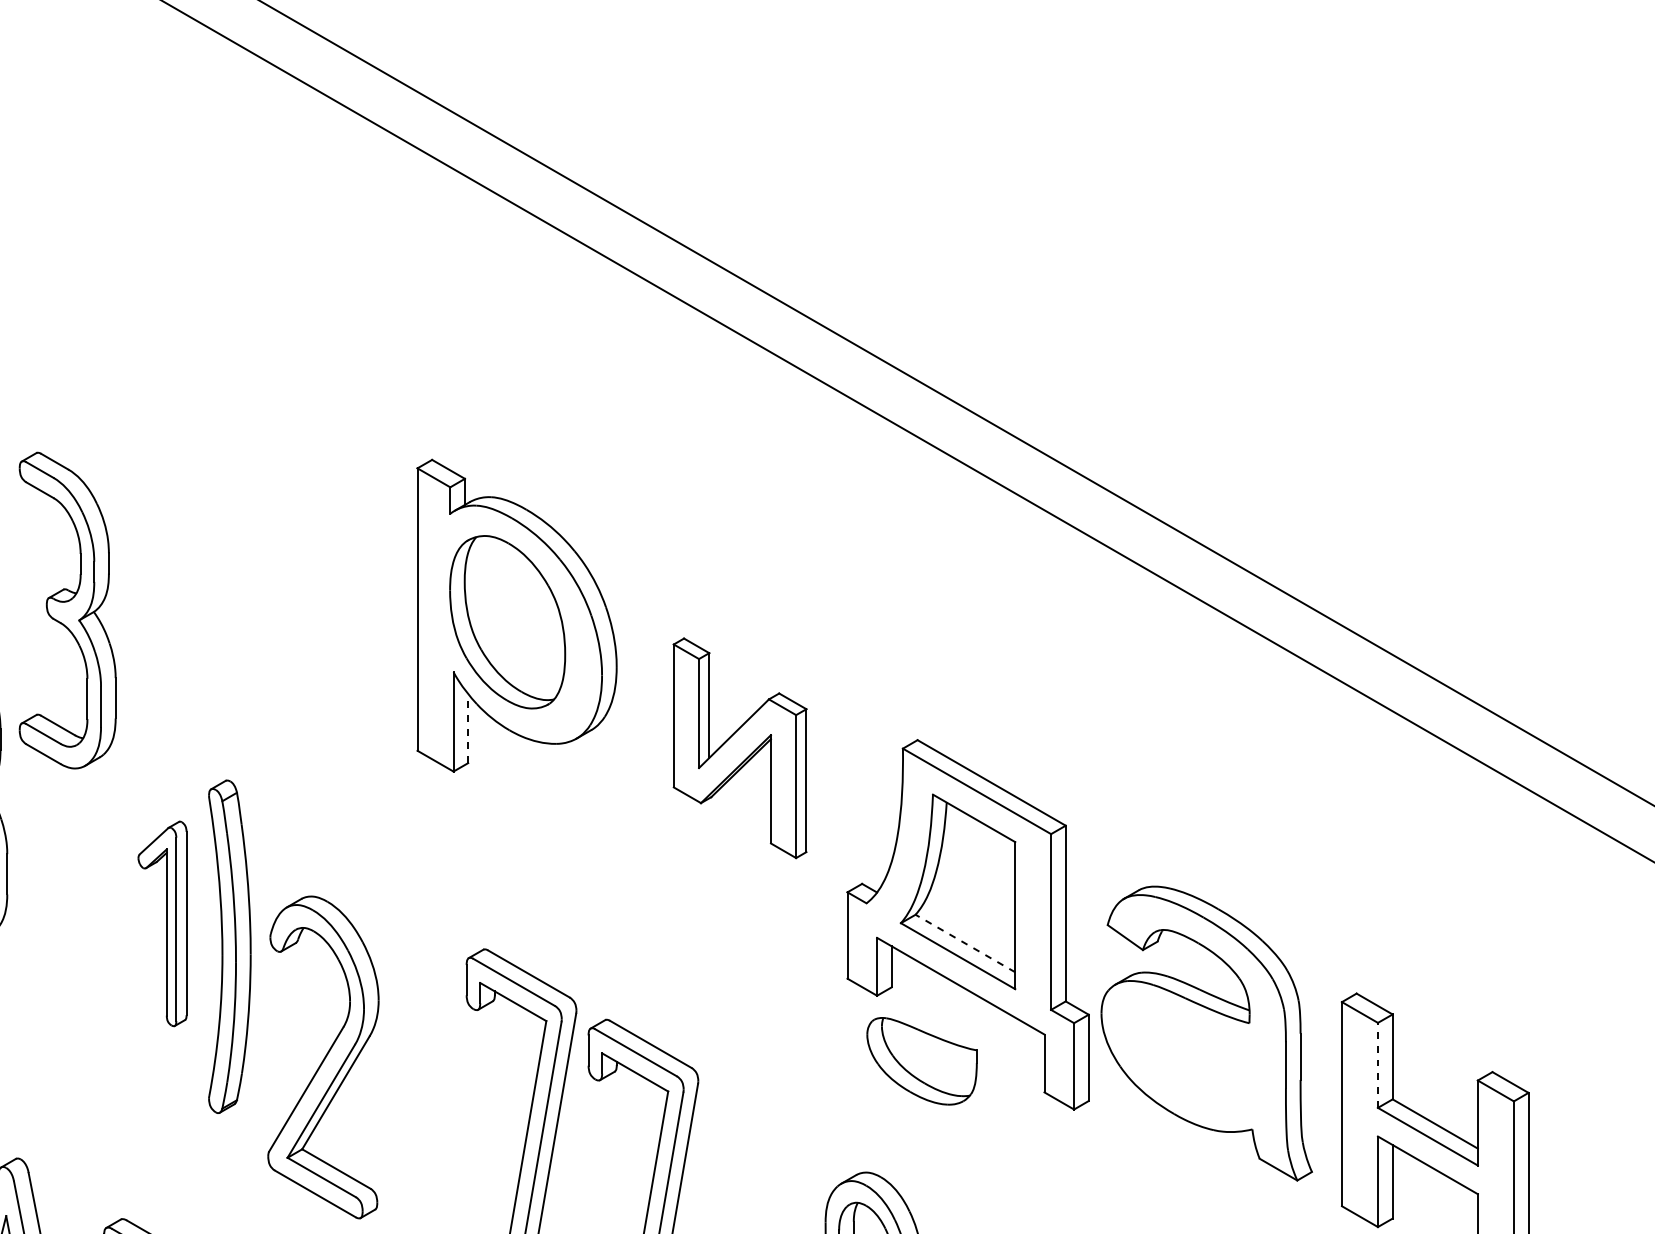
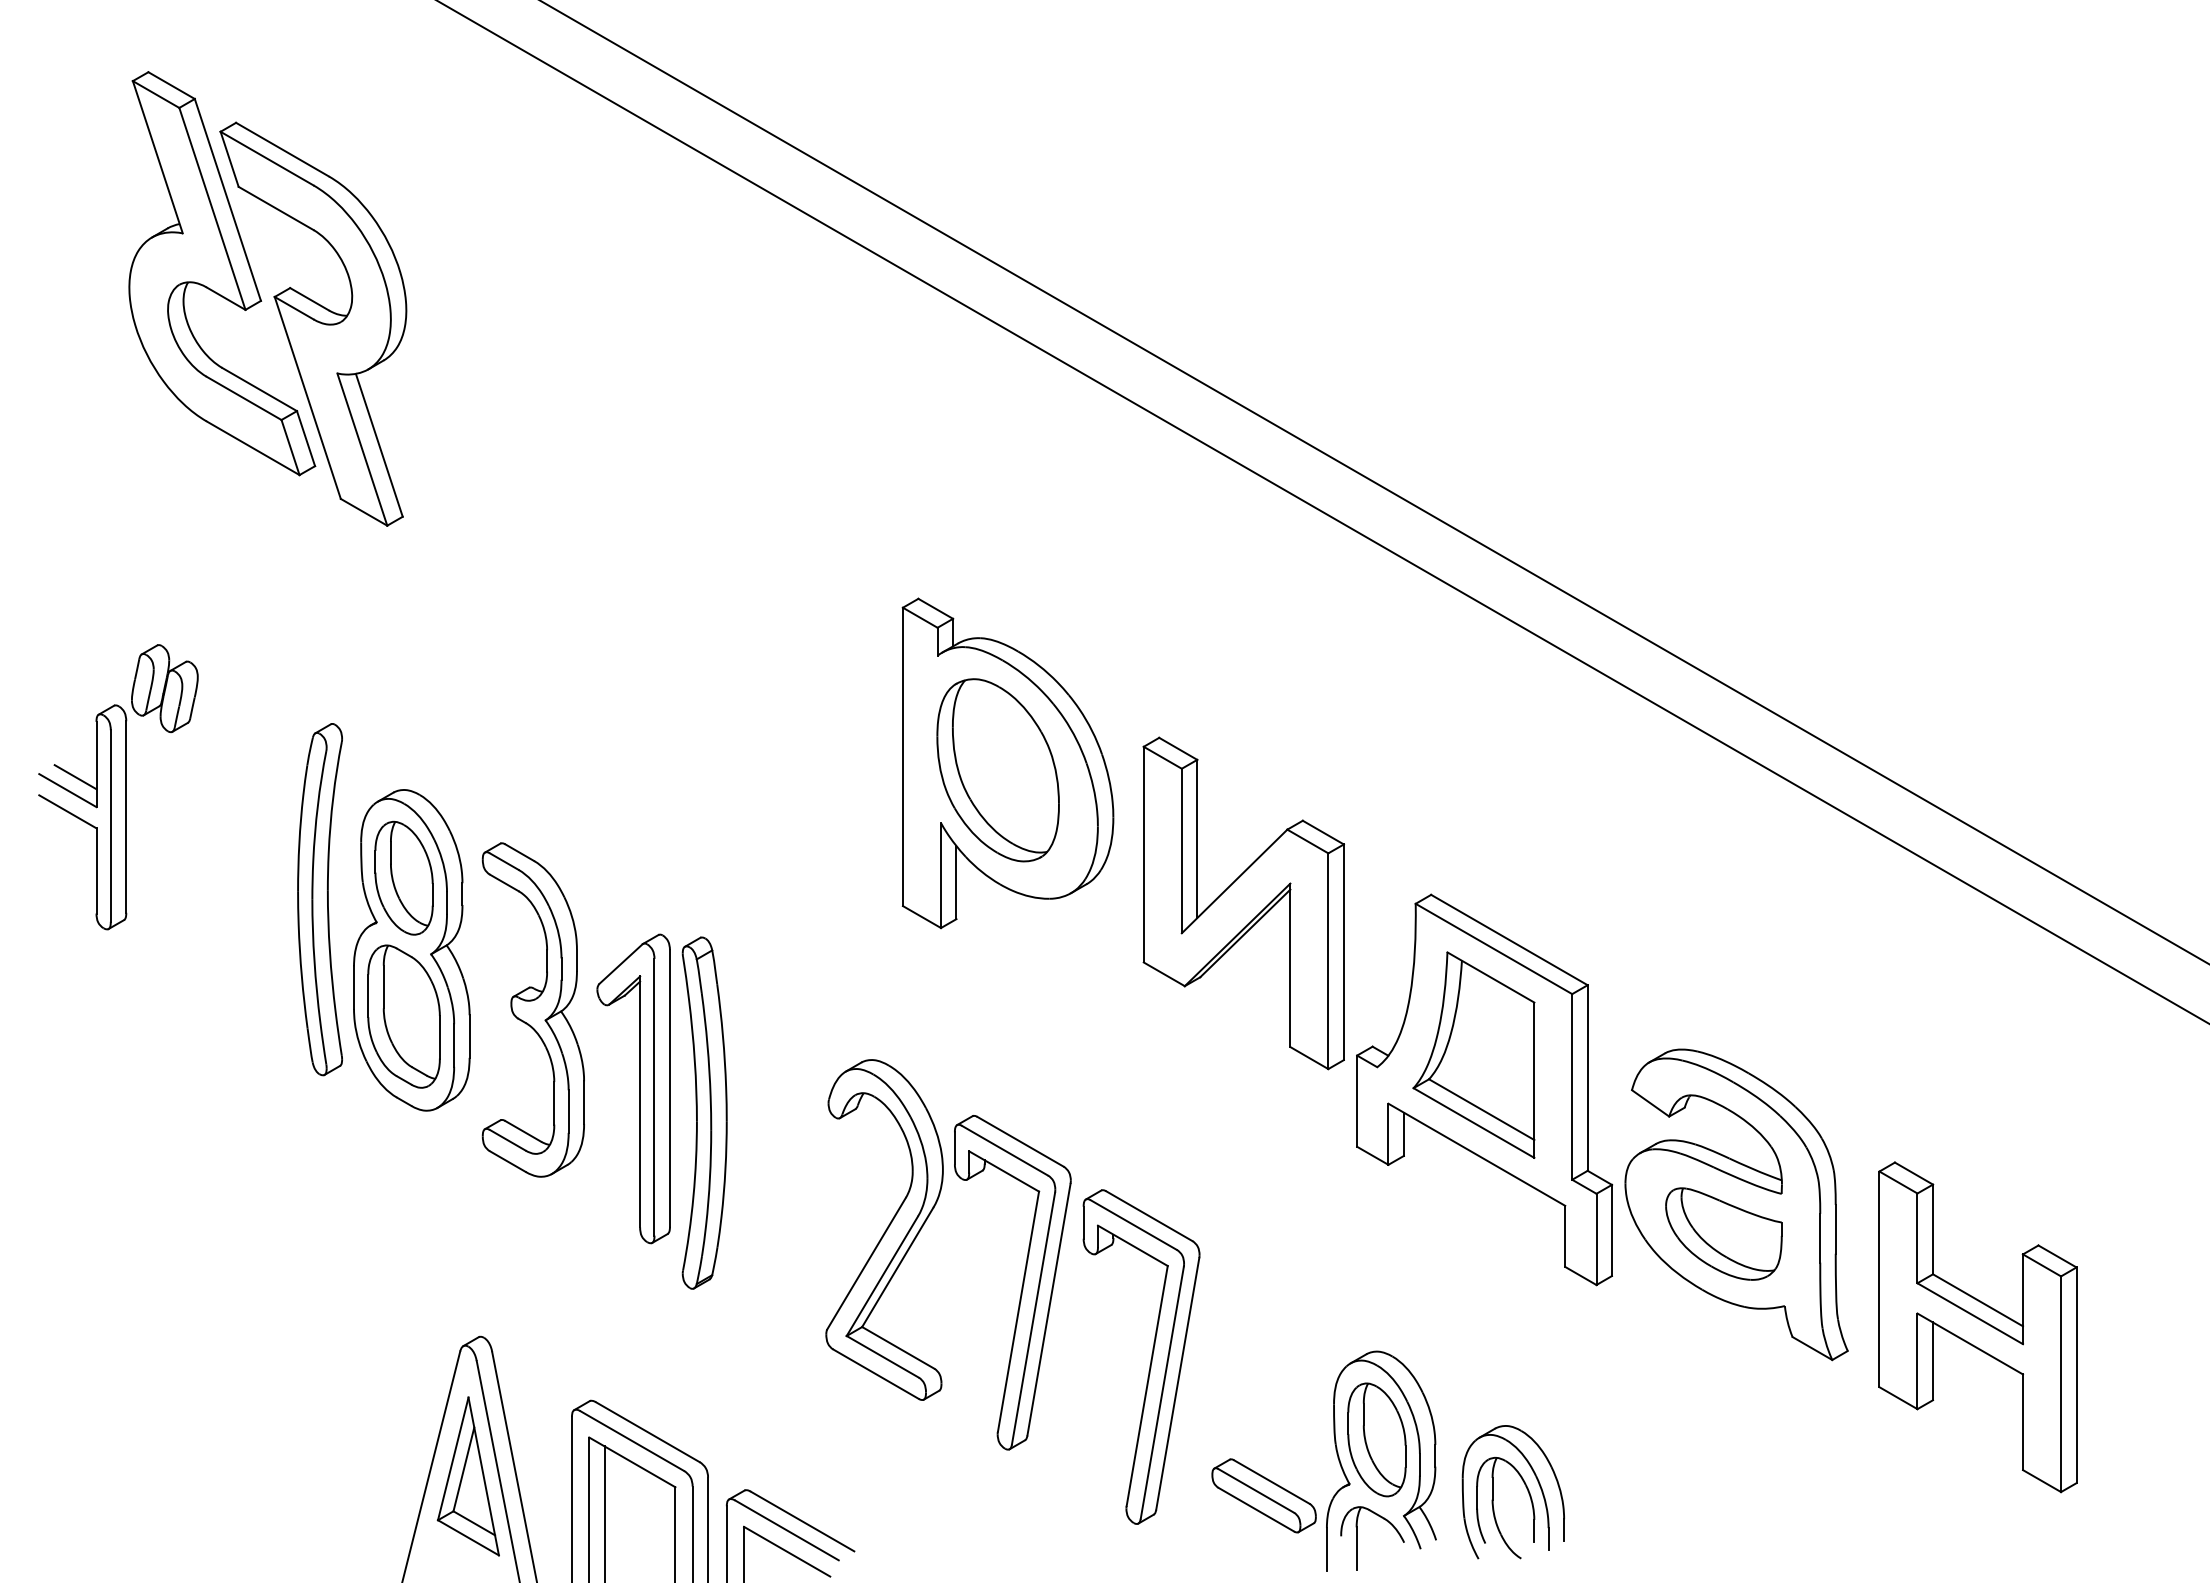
part: (66, 610) -> (532, 1009), moved
line: (468, 728) -> (956, 882), dashed -> solid
part: (739, 748) -> (1243, 903), size x1.43
part: (162, 923) -> (633, 1088), size x1.43
line: (965, 943) -> (1481, 1109), dashed -> solid
part: (323, 1056) -> (884, 1229), moved
part: (921, 1060) -> (1723, 1233), moved
line: (1377, 1065) -> (1917, 1238), dashed -> solid

